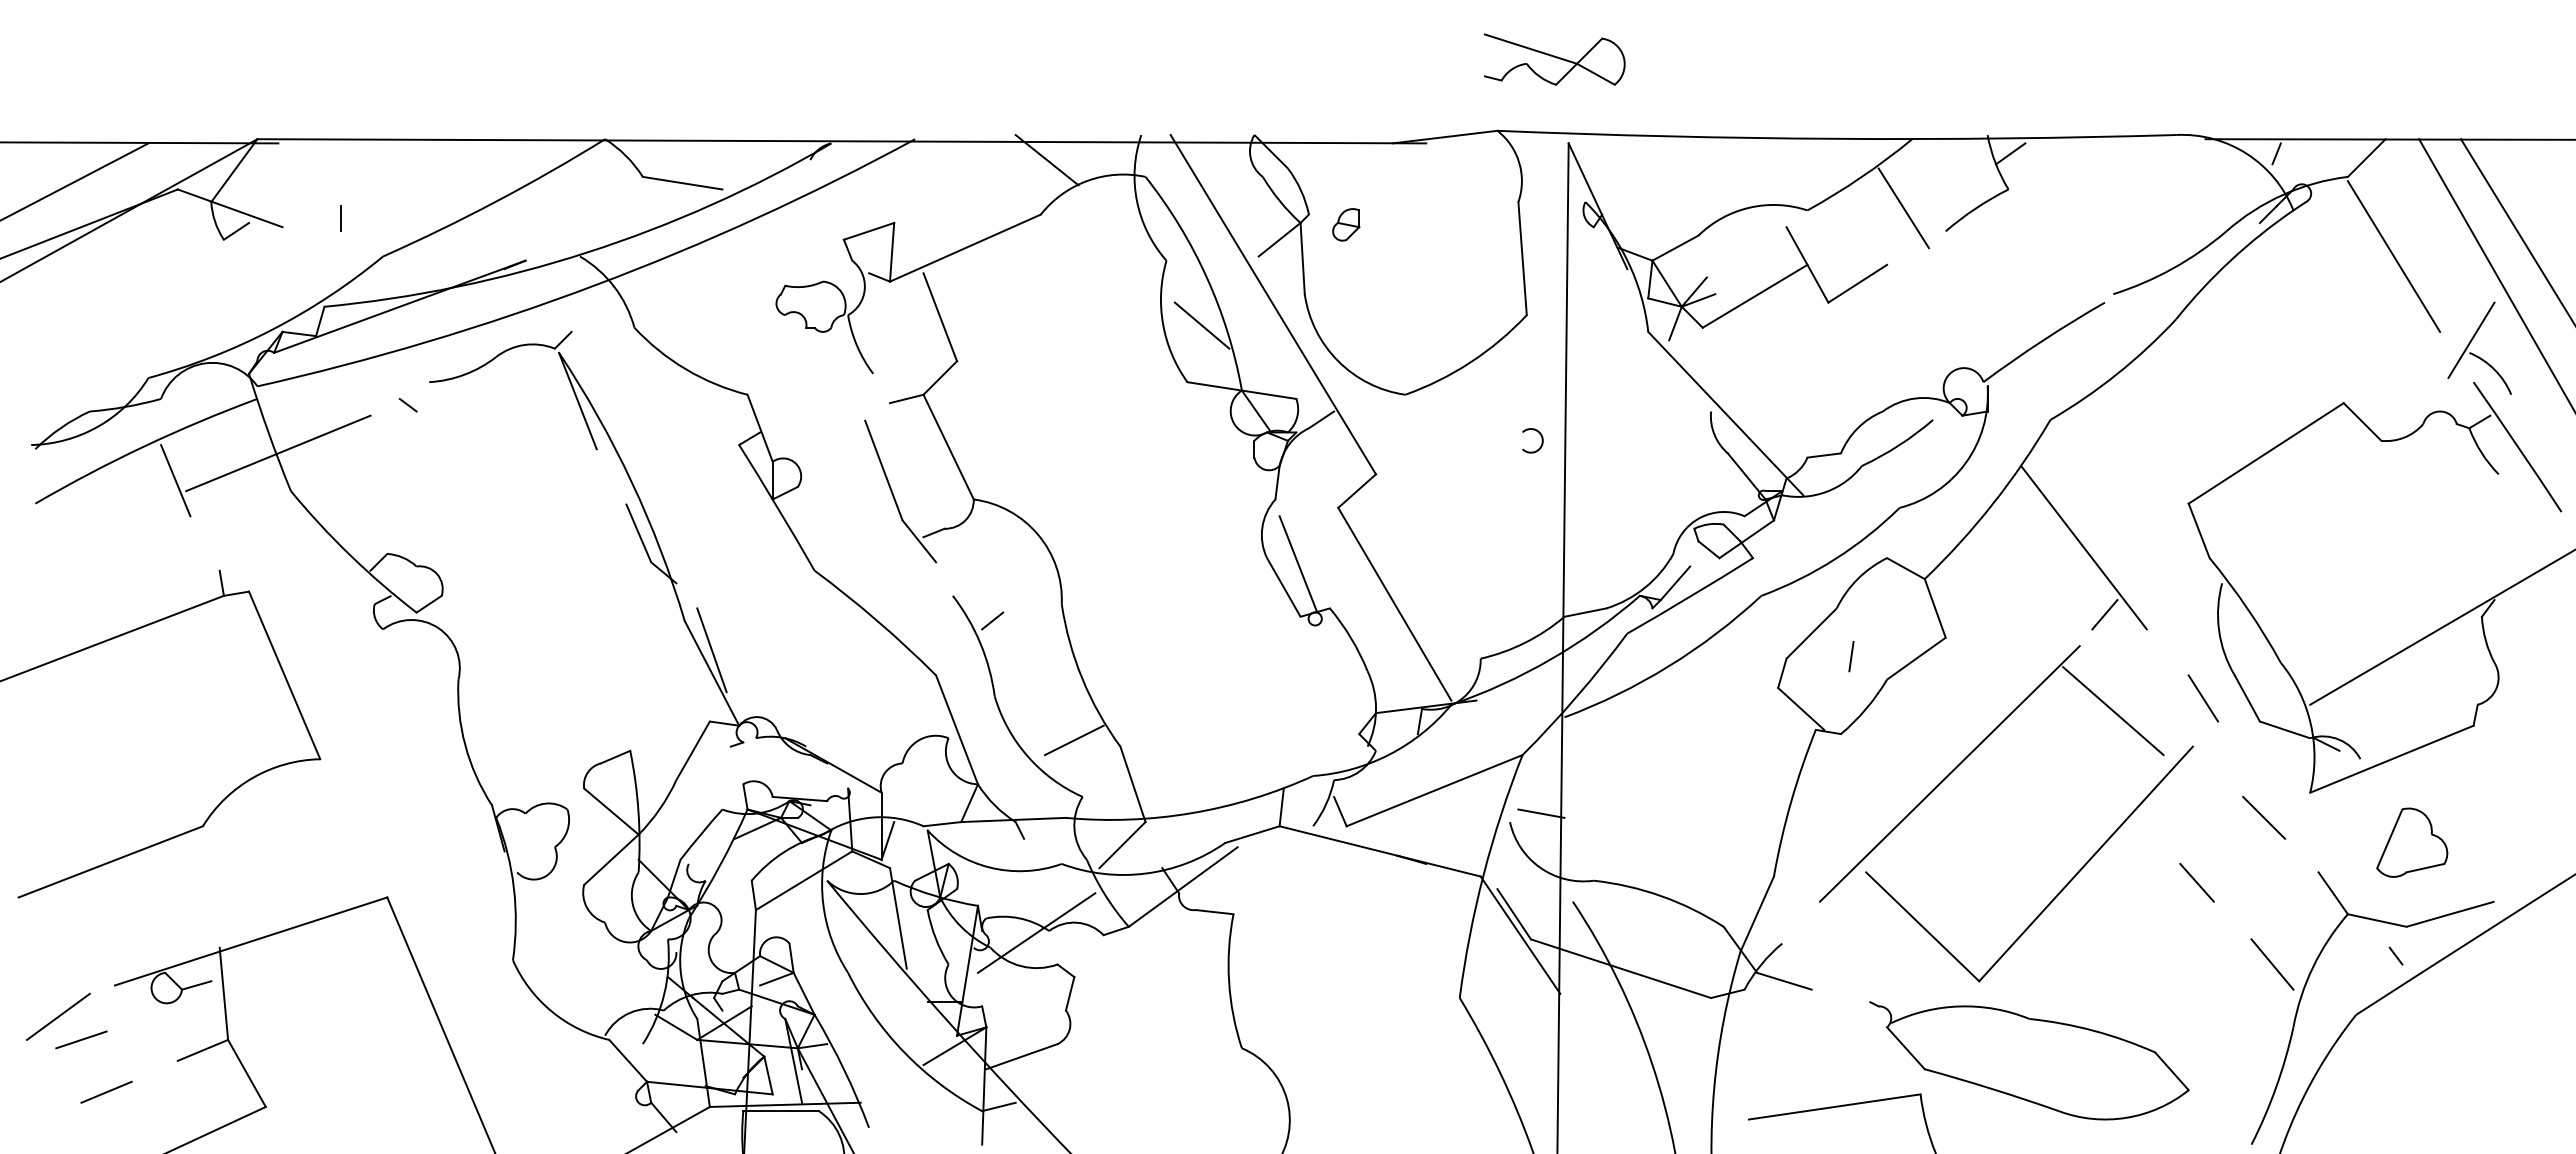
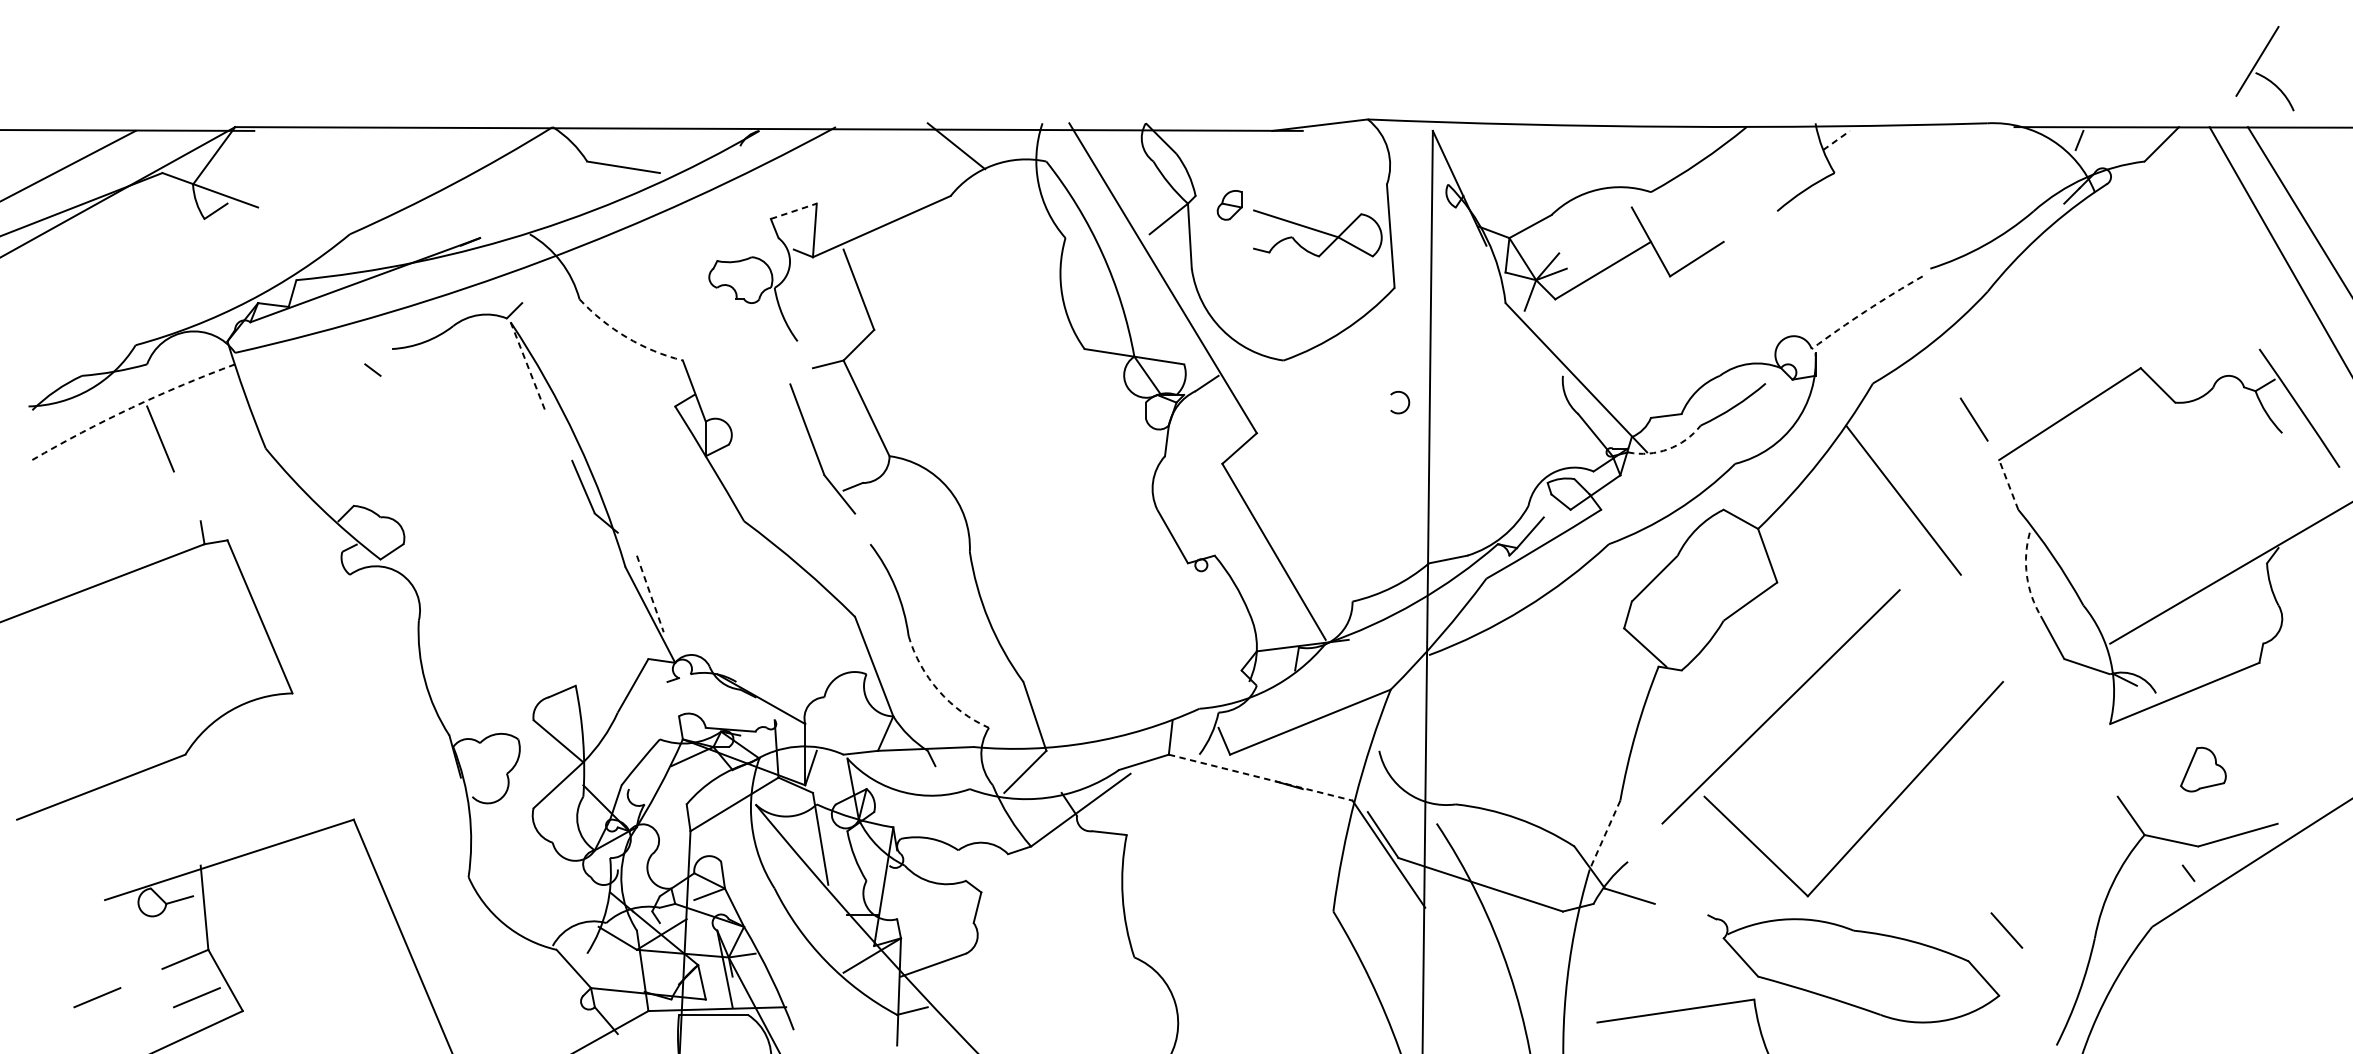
part: (1554, 59) -> (1317, 233), moved
line: (2011, 153) -> (1837, 140), solid -> dashed
line: (1903, 208) -> (1738, 190), removed
line: (341, 218) -> (311, 199), removed
line: (869, 231) -> (794, 211), solid -> dashed
line: (2393, 256) -> (2186, 234), removed
line: (1201, 325) -> (1097, 297), removed
arc: (2042, 340) -> (1865, 310), solid -> dashed
part: (2475, 354) -> (2261, 74), moved
arc: (686, 369) -> (627, 337), solid -> dashed
line: (577, 401) -> (527, 366), solid -> dashed
arc: (144, 446) -> (132, 407), solid -> dashed
line: (278, 453) -> (254, 414), removed
arc: (1826, 491) -> (1668, 448), solid -> dashed
line: (2199, 530) -> (2009, 484), solid -> dashed
line: (1298, 564) -> (1186, 515), removed
line: (2104, 614) -> (1922, 561), removed
line: (992, 620) -> (906, 566), removed
arc: (2219, 630) -> (2027, 575), solid -> dashed
line: (712, 650) -> (650, 594), solid -> dashed
line: (1851, 656) -> (1691, 599), removed
line: (2203, 698) -> (1974, 419), moved
line: (2113, 711) -> (1930, 649), removed
line: (1074, 740) -> (981, 676), removed
arc: (1027, 756) -> (938, 690), solid -> dashed
line: (1541, 813) -> (1408, 743), removed
line: (2264, 817) -> (2068, 746), removed
part: (2412, 842) -> (2203, 769), size x0.7
line: (1380, 851) -> (1260, 777), solid -> dashed
line: (2196, 882) -> (2006, 930), moved
line: (1757, 914) -> (1605, 835), solid -> dashed
line: (1036, 932) -> (946, 851), removed
line: (2272, 964) -> (2075, 880), removed
line: (58, 1016) -> (53, 928), removed
line: (81, 1039) -> (74, 949), removed
line: (215, 1091) -> (196, 996), added

